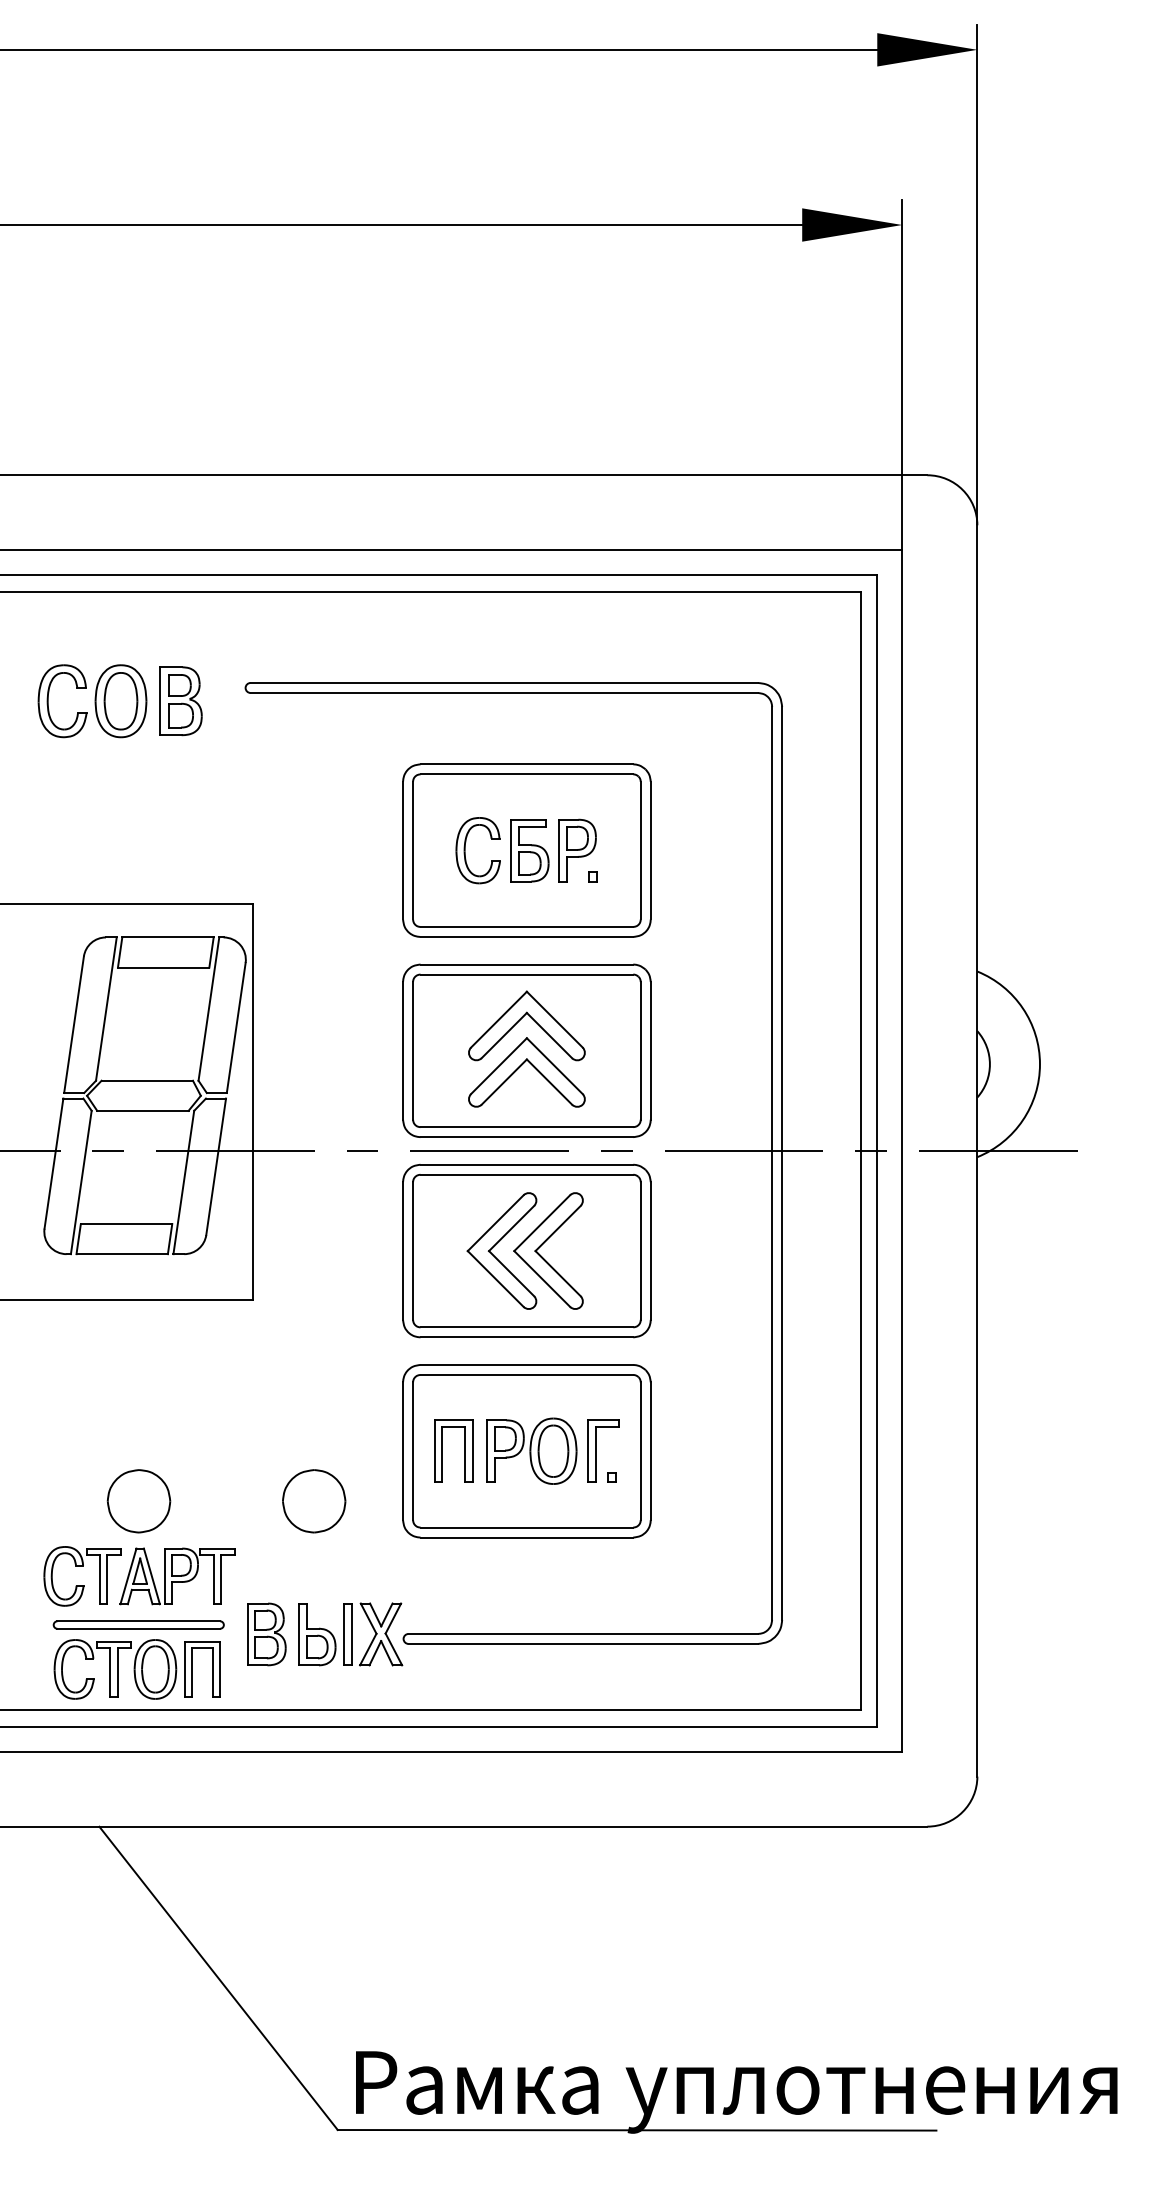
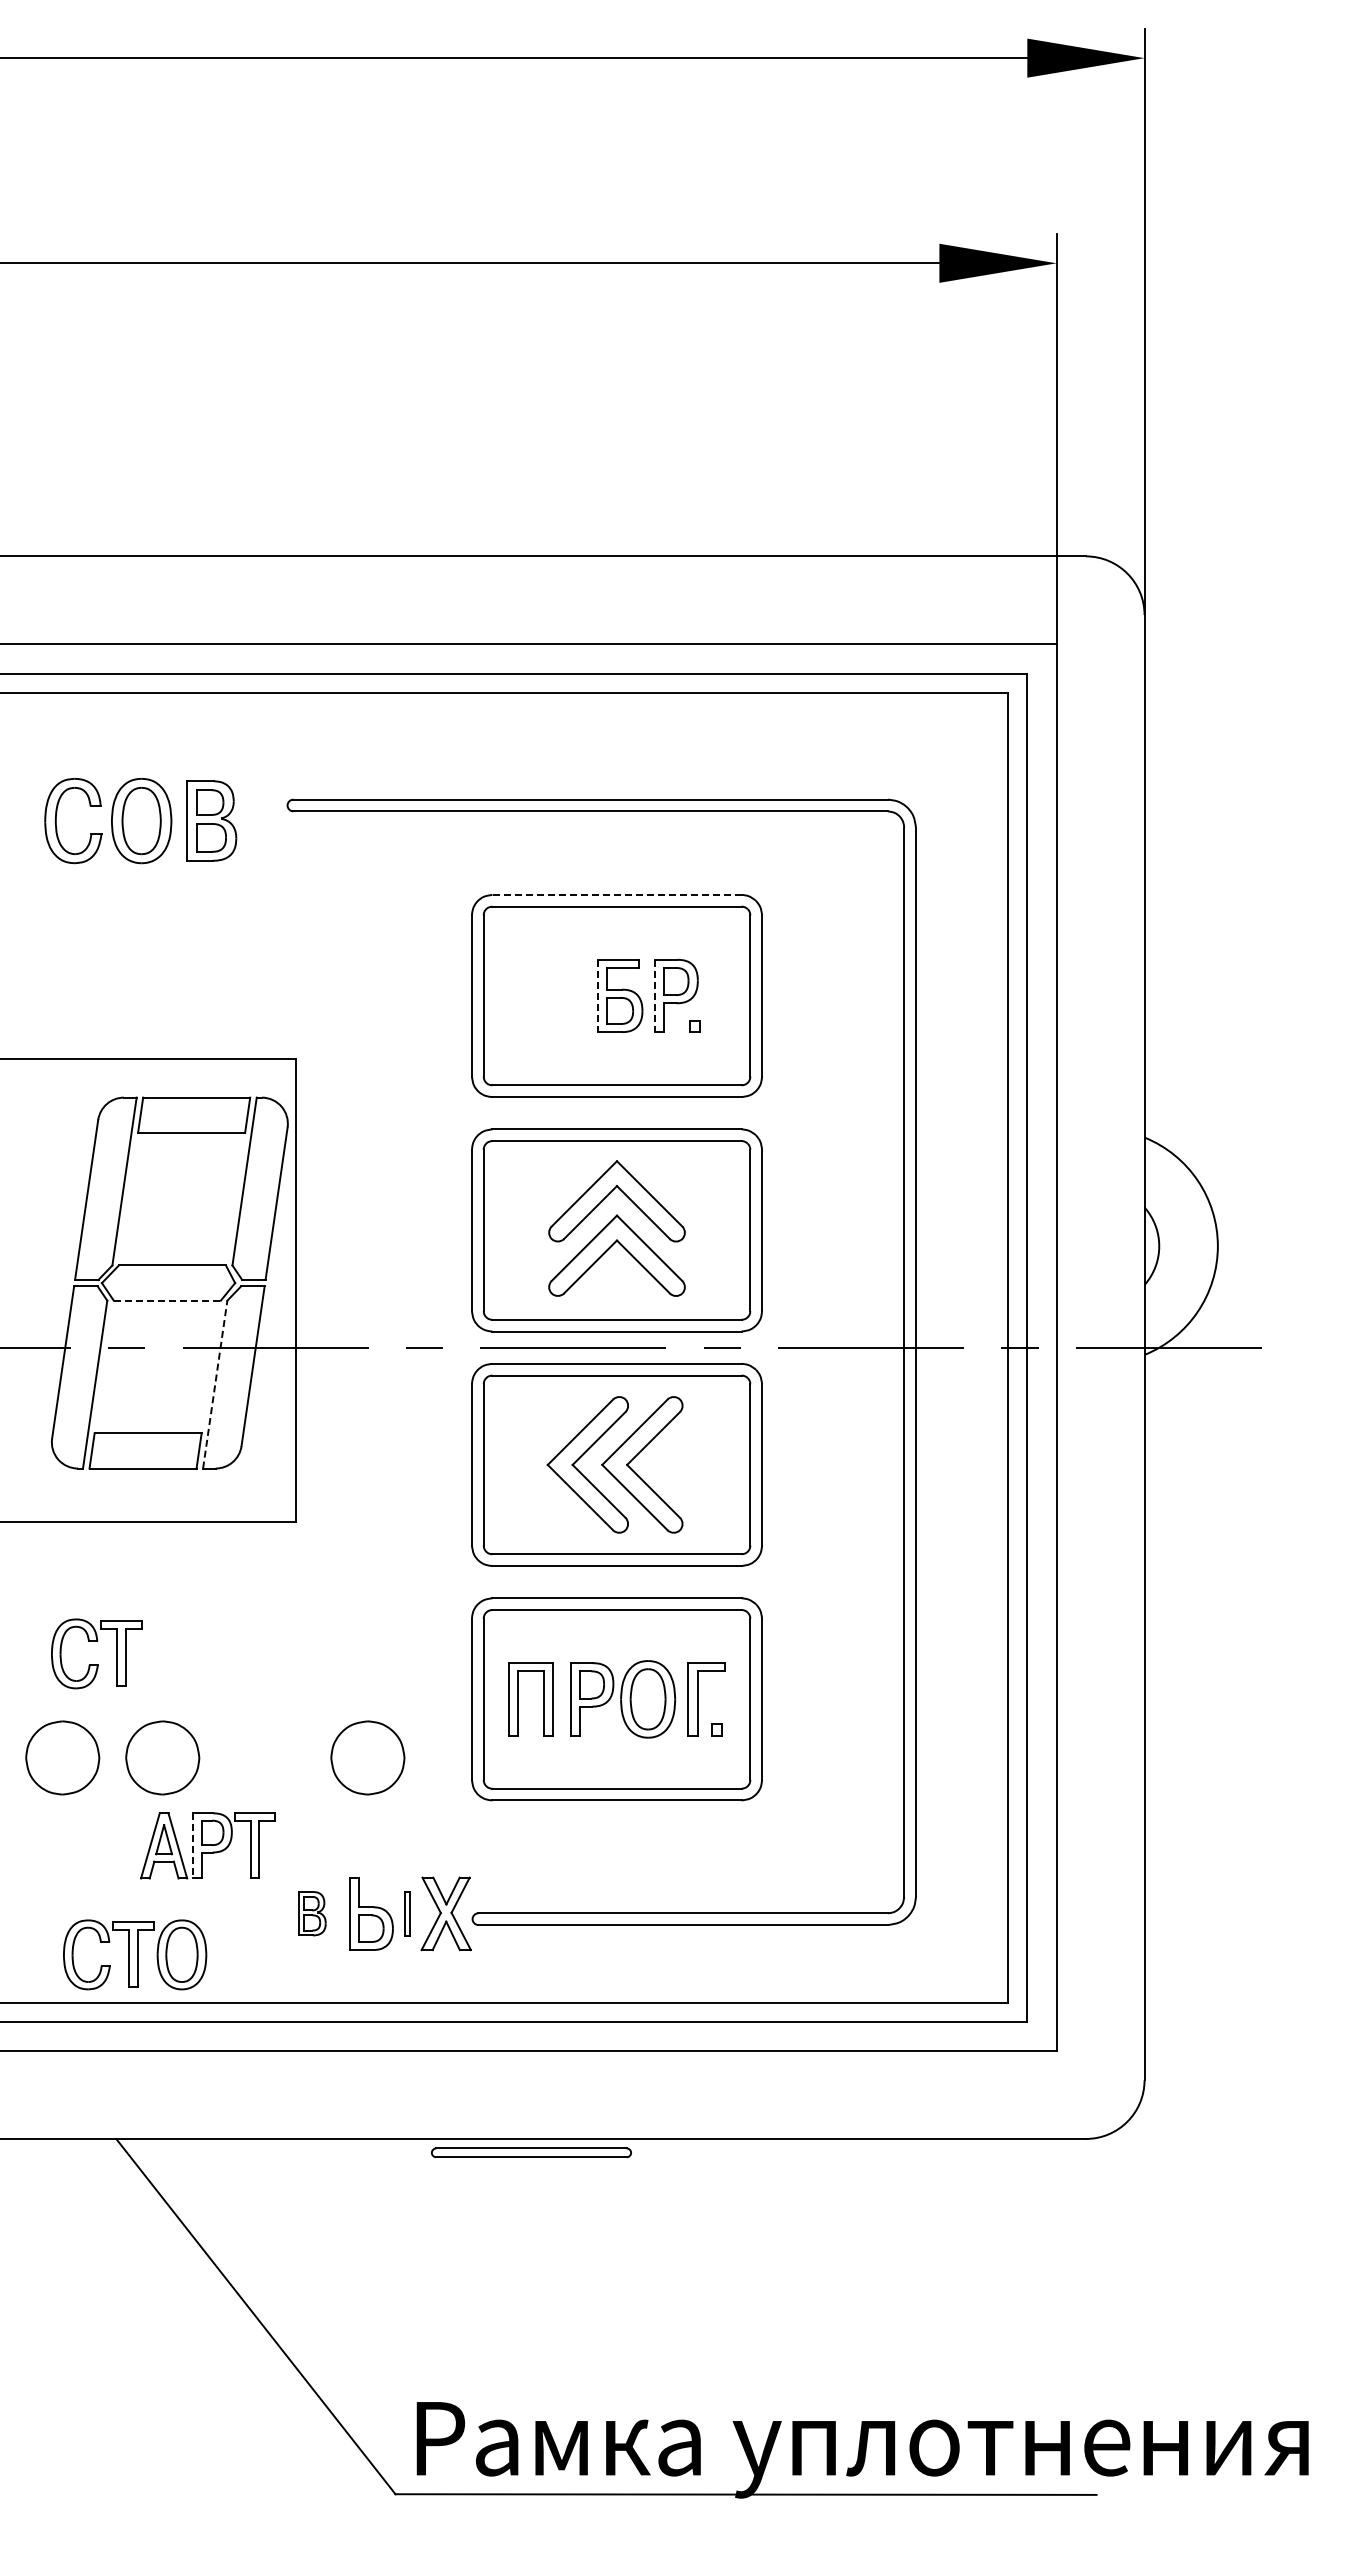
line: (527, 763) -> (617, 894), solid -> dashed
part: (465, 848) -> (545, 993), removed
line: (511, 851) -> (598, 996), solid -> dashed
line: (559, 851) -> (655, 996), solid -> dashed
line: (143, 1110) -> (167, 1300), solid -> dashed
line: (184, 1182) -> (215, 1384), solid -> dashed
part: (53, 1500) -> (62, 1757), added
line: (165, 1576) -> (193, 1845), solid -> dashed
part: (82, 1585) -> (96, 1664), moved
part: (138, 1624) -> (531, 2152), moved
part: (266, 1634) -> (312, 1913), size x0.6
part: (348, 1634) -> (407, 1913), size x0.6
part: (192, 1669) -> (225, 1954), removed

